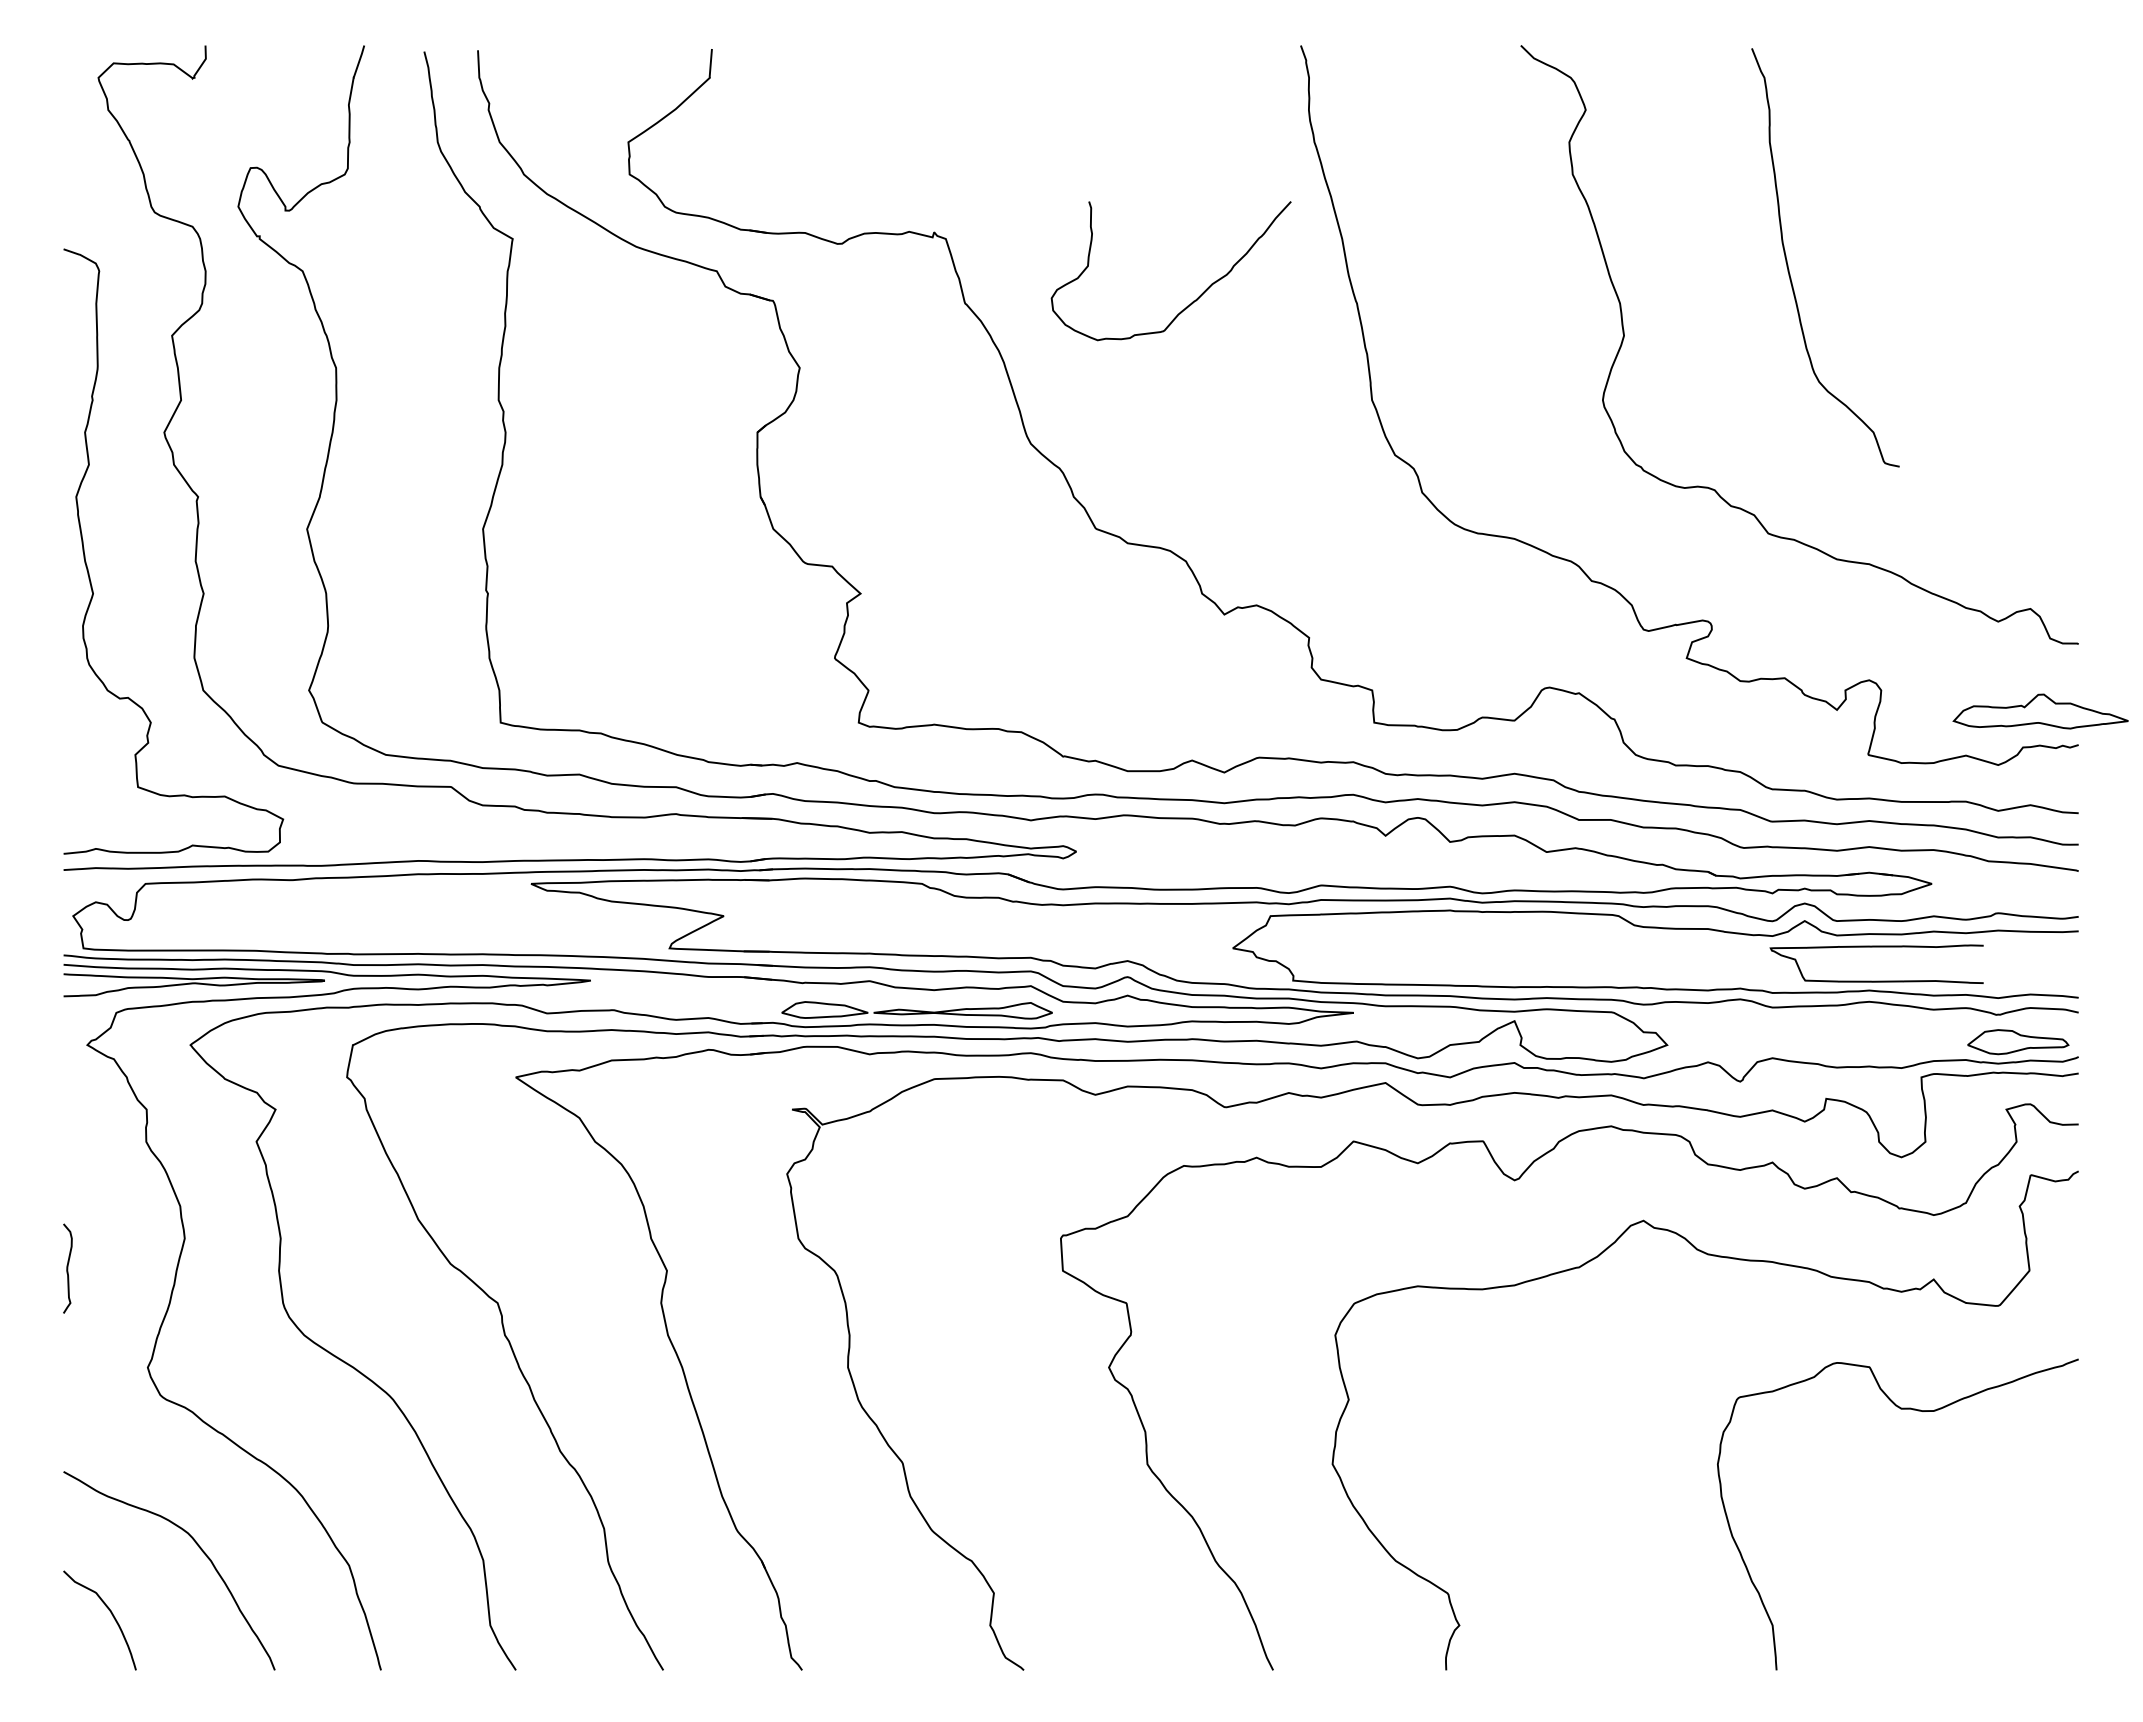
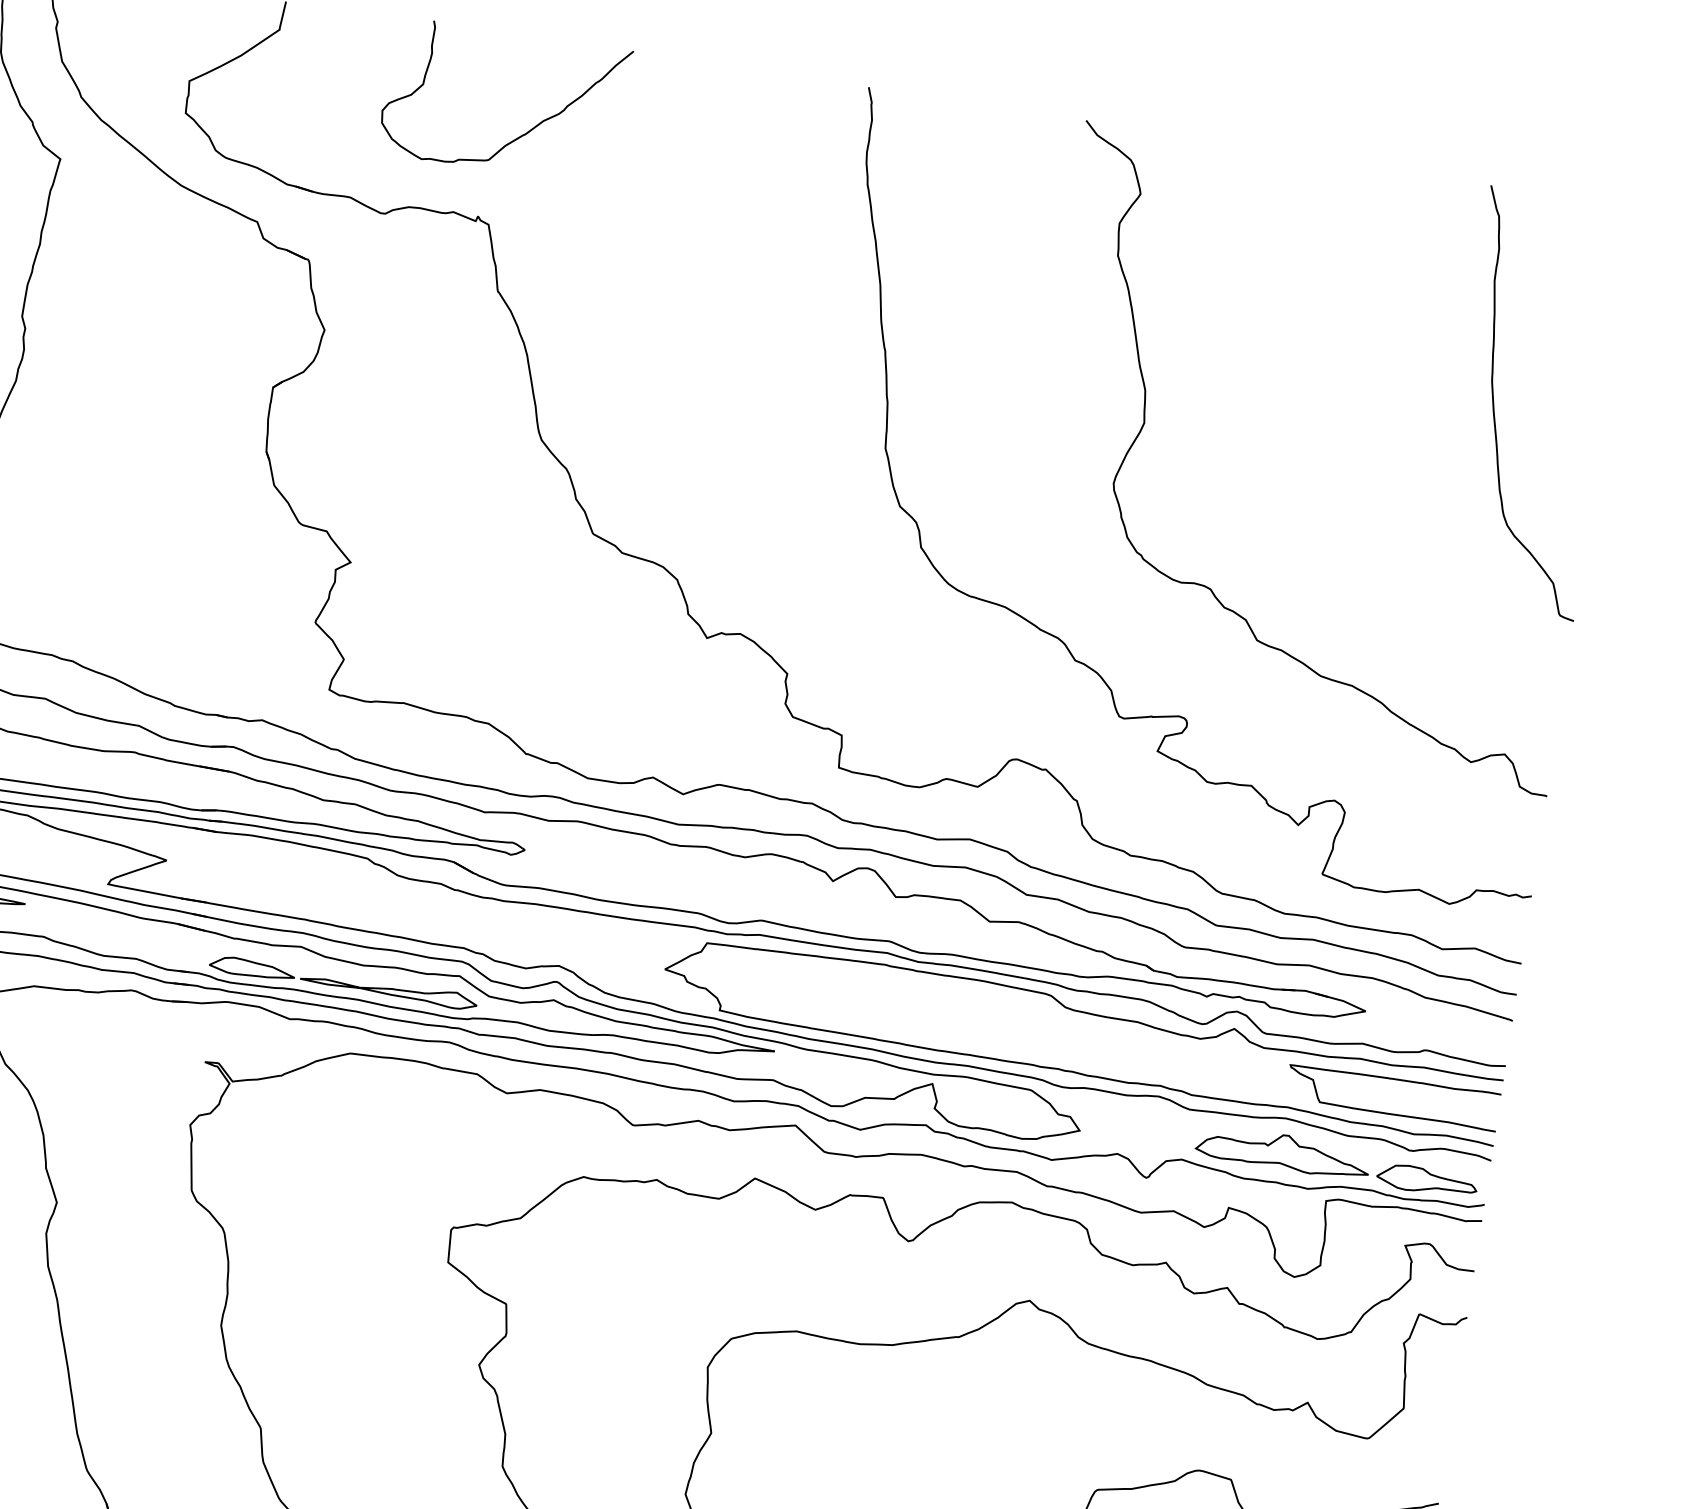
curve: (1788, 264) -> (1494, 404), moved
curve: (1193, 300) -> (522, 134), moved
part: (2040, 711) -> (1283, 1152), moved
curve: (1876, 947) -> (1395, 1080), moved

